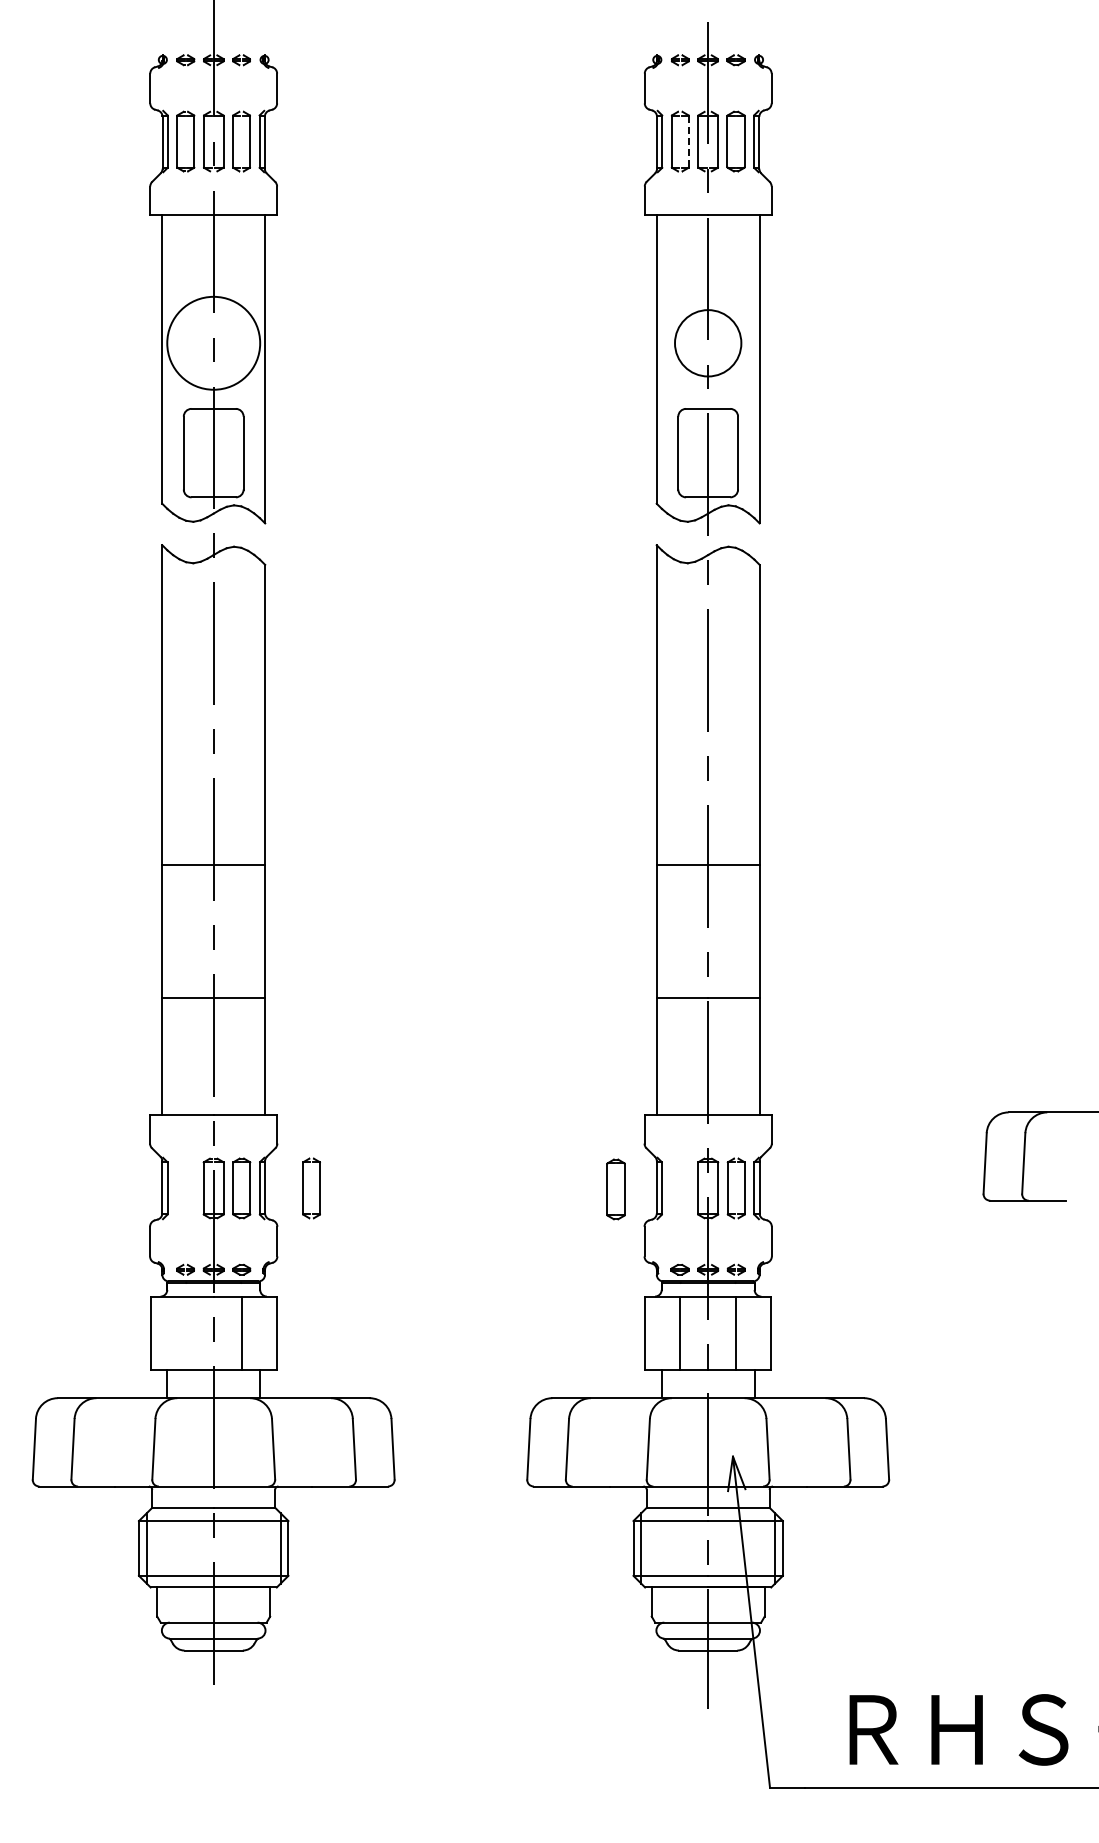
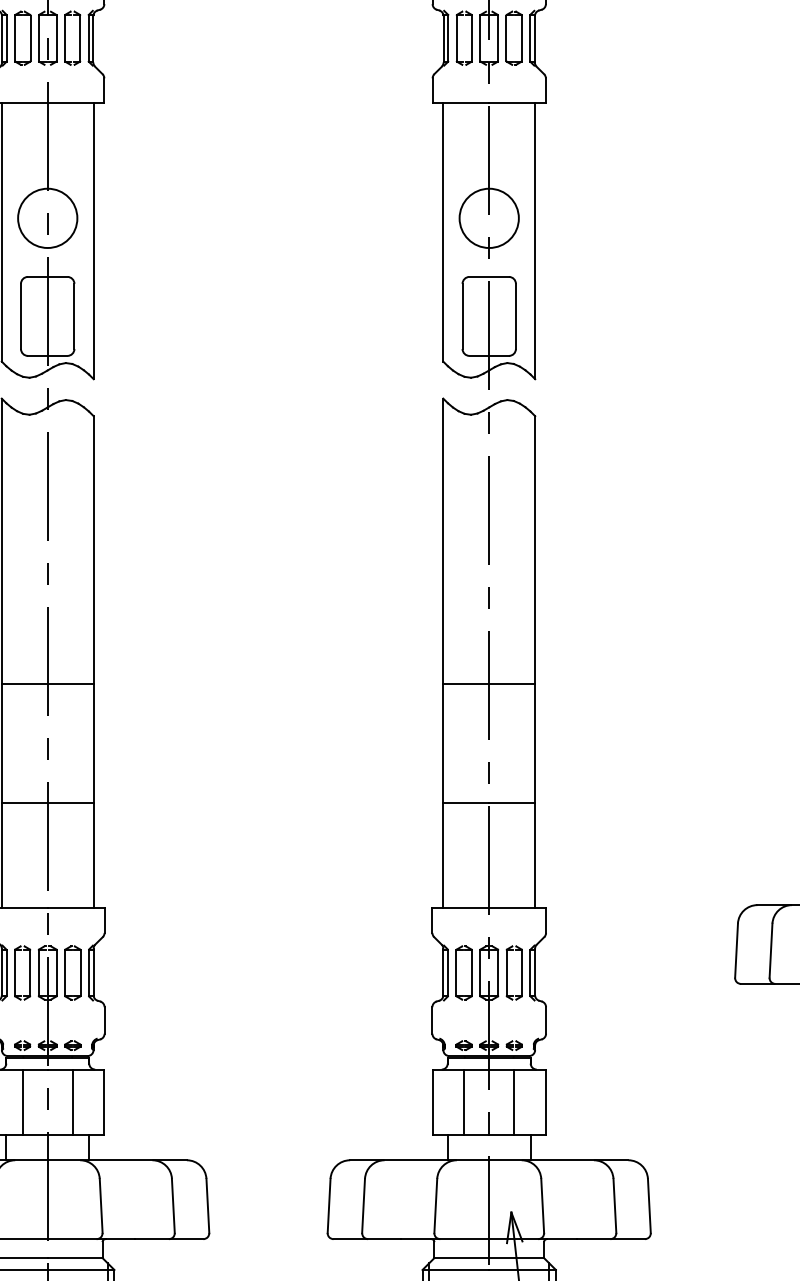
line: (688, 141) -> (471, 38), dashed -> solid
circle: (213, 343) -> (47, 218), size x0.71
part: (303, 1188) -> (15, 973), moved
part: (615, 1189) -> (463, 973), moved
line: (185, 1332) -> (22, 1101), added

